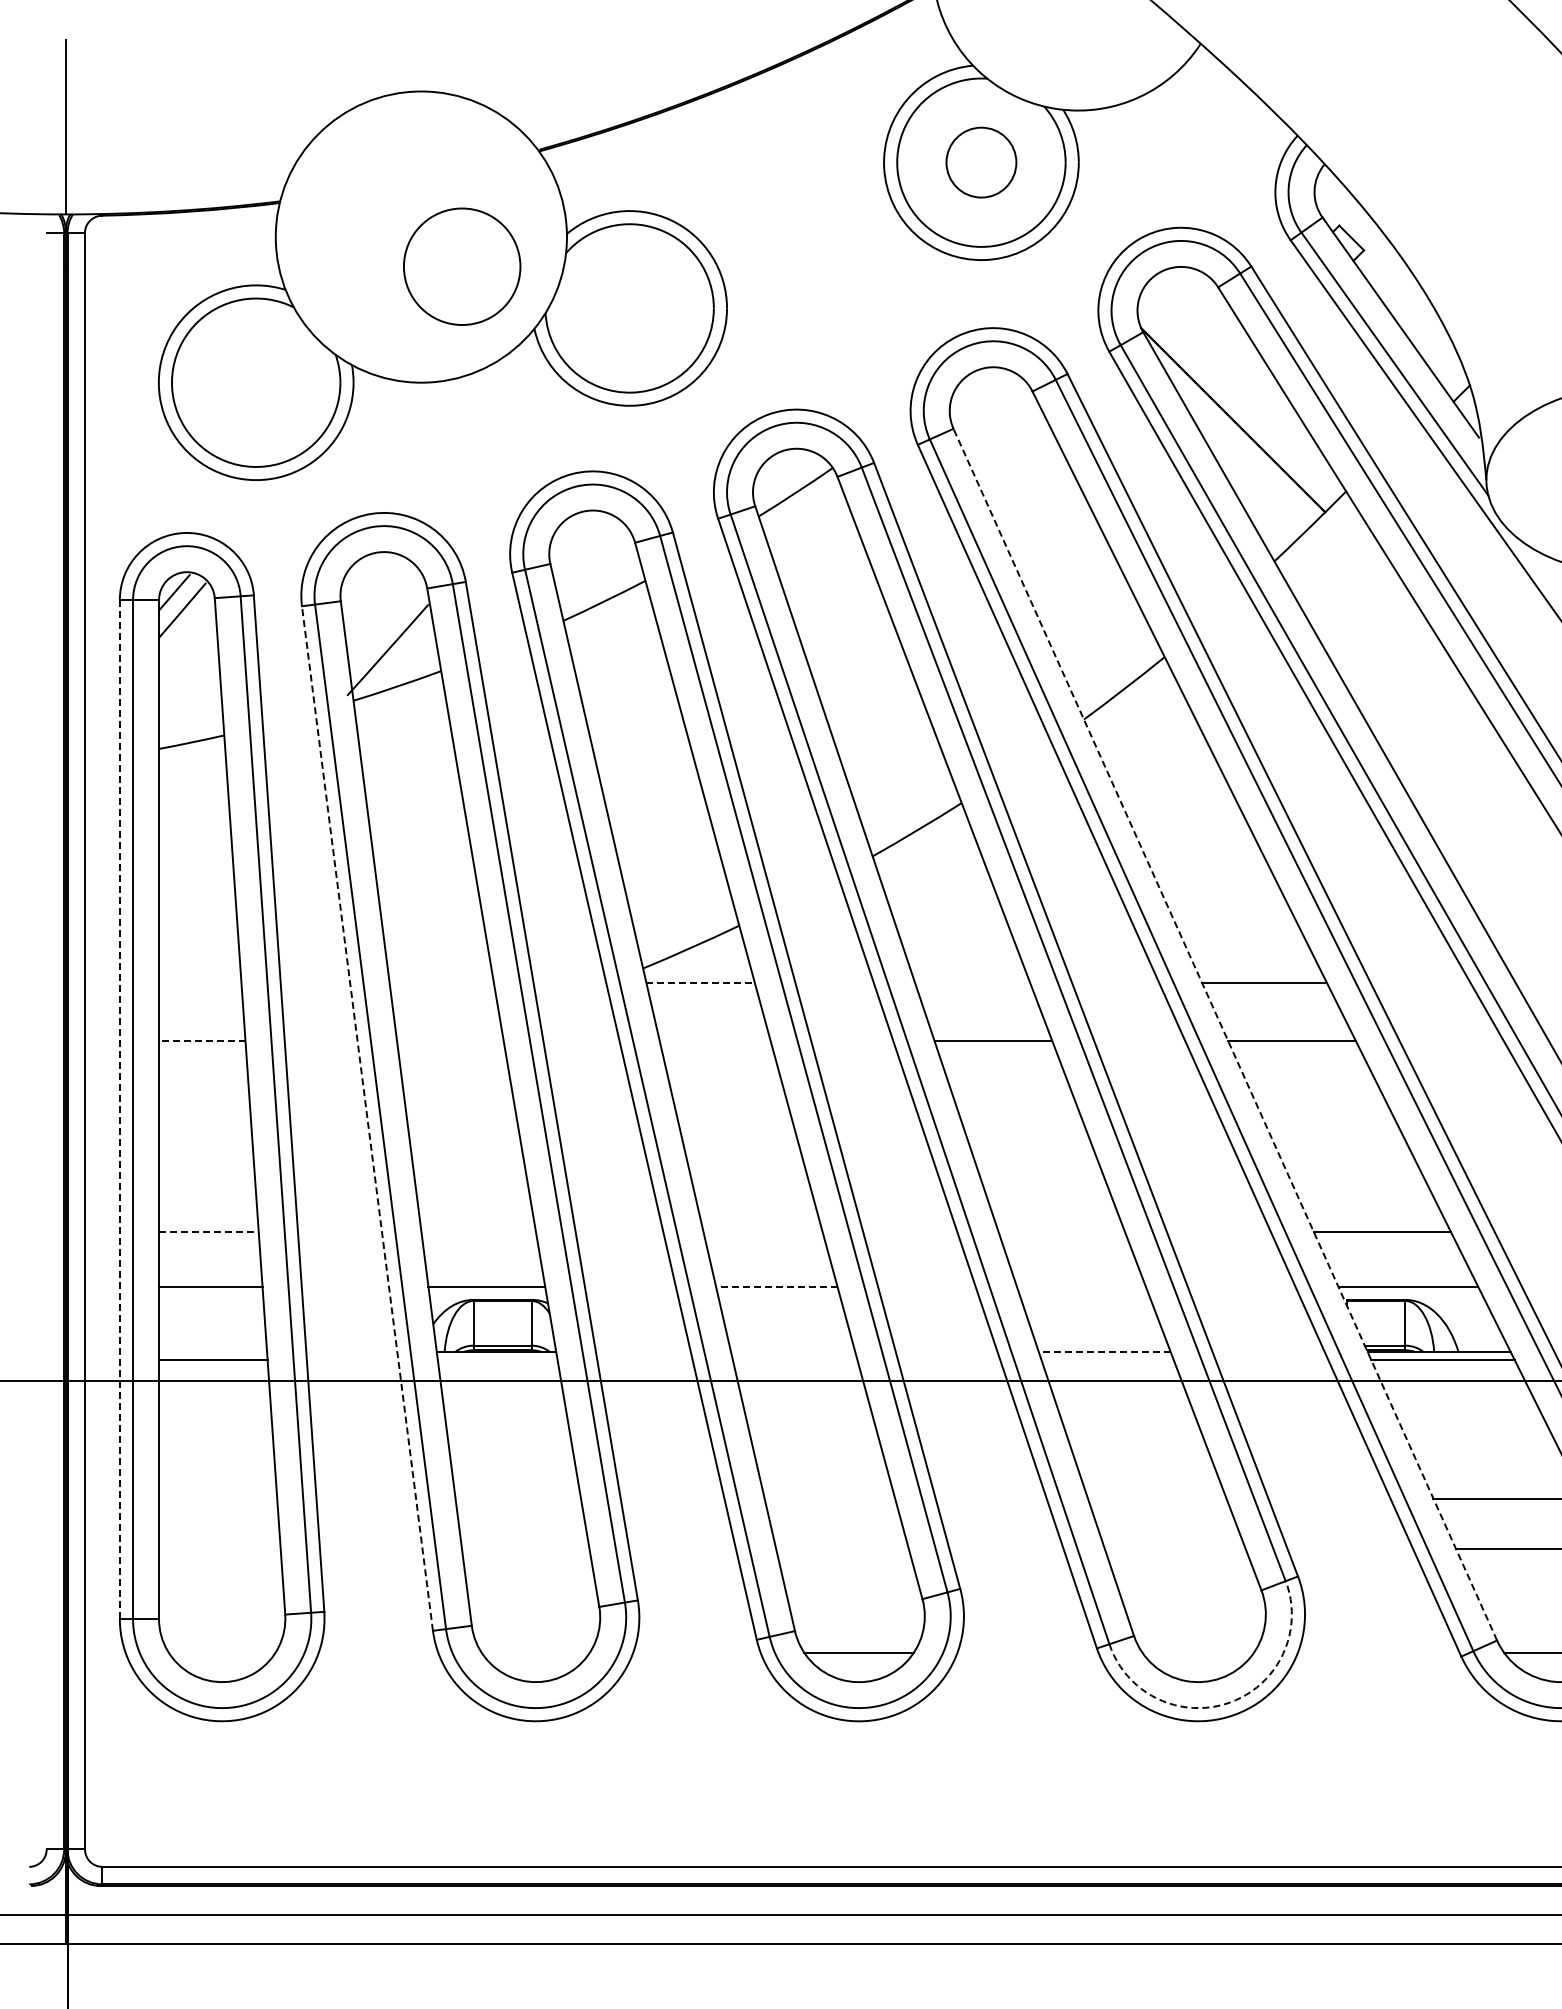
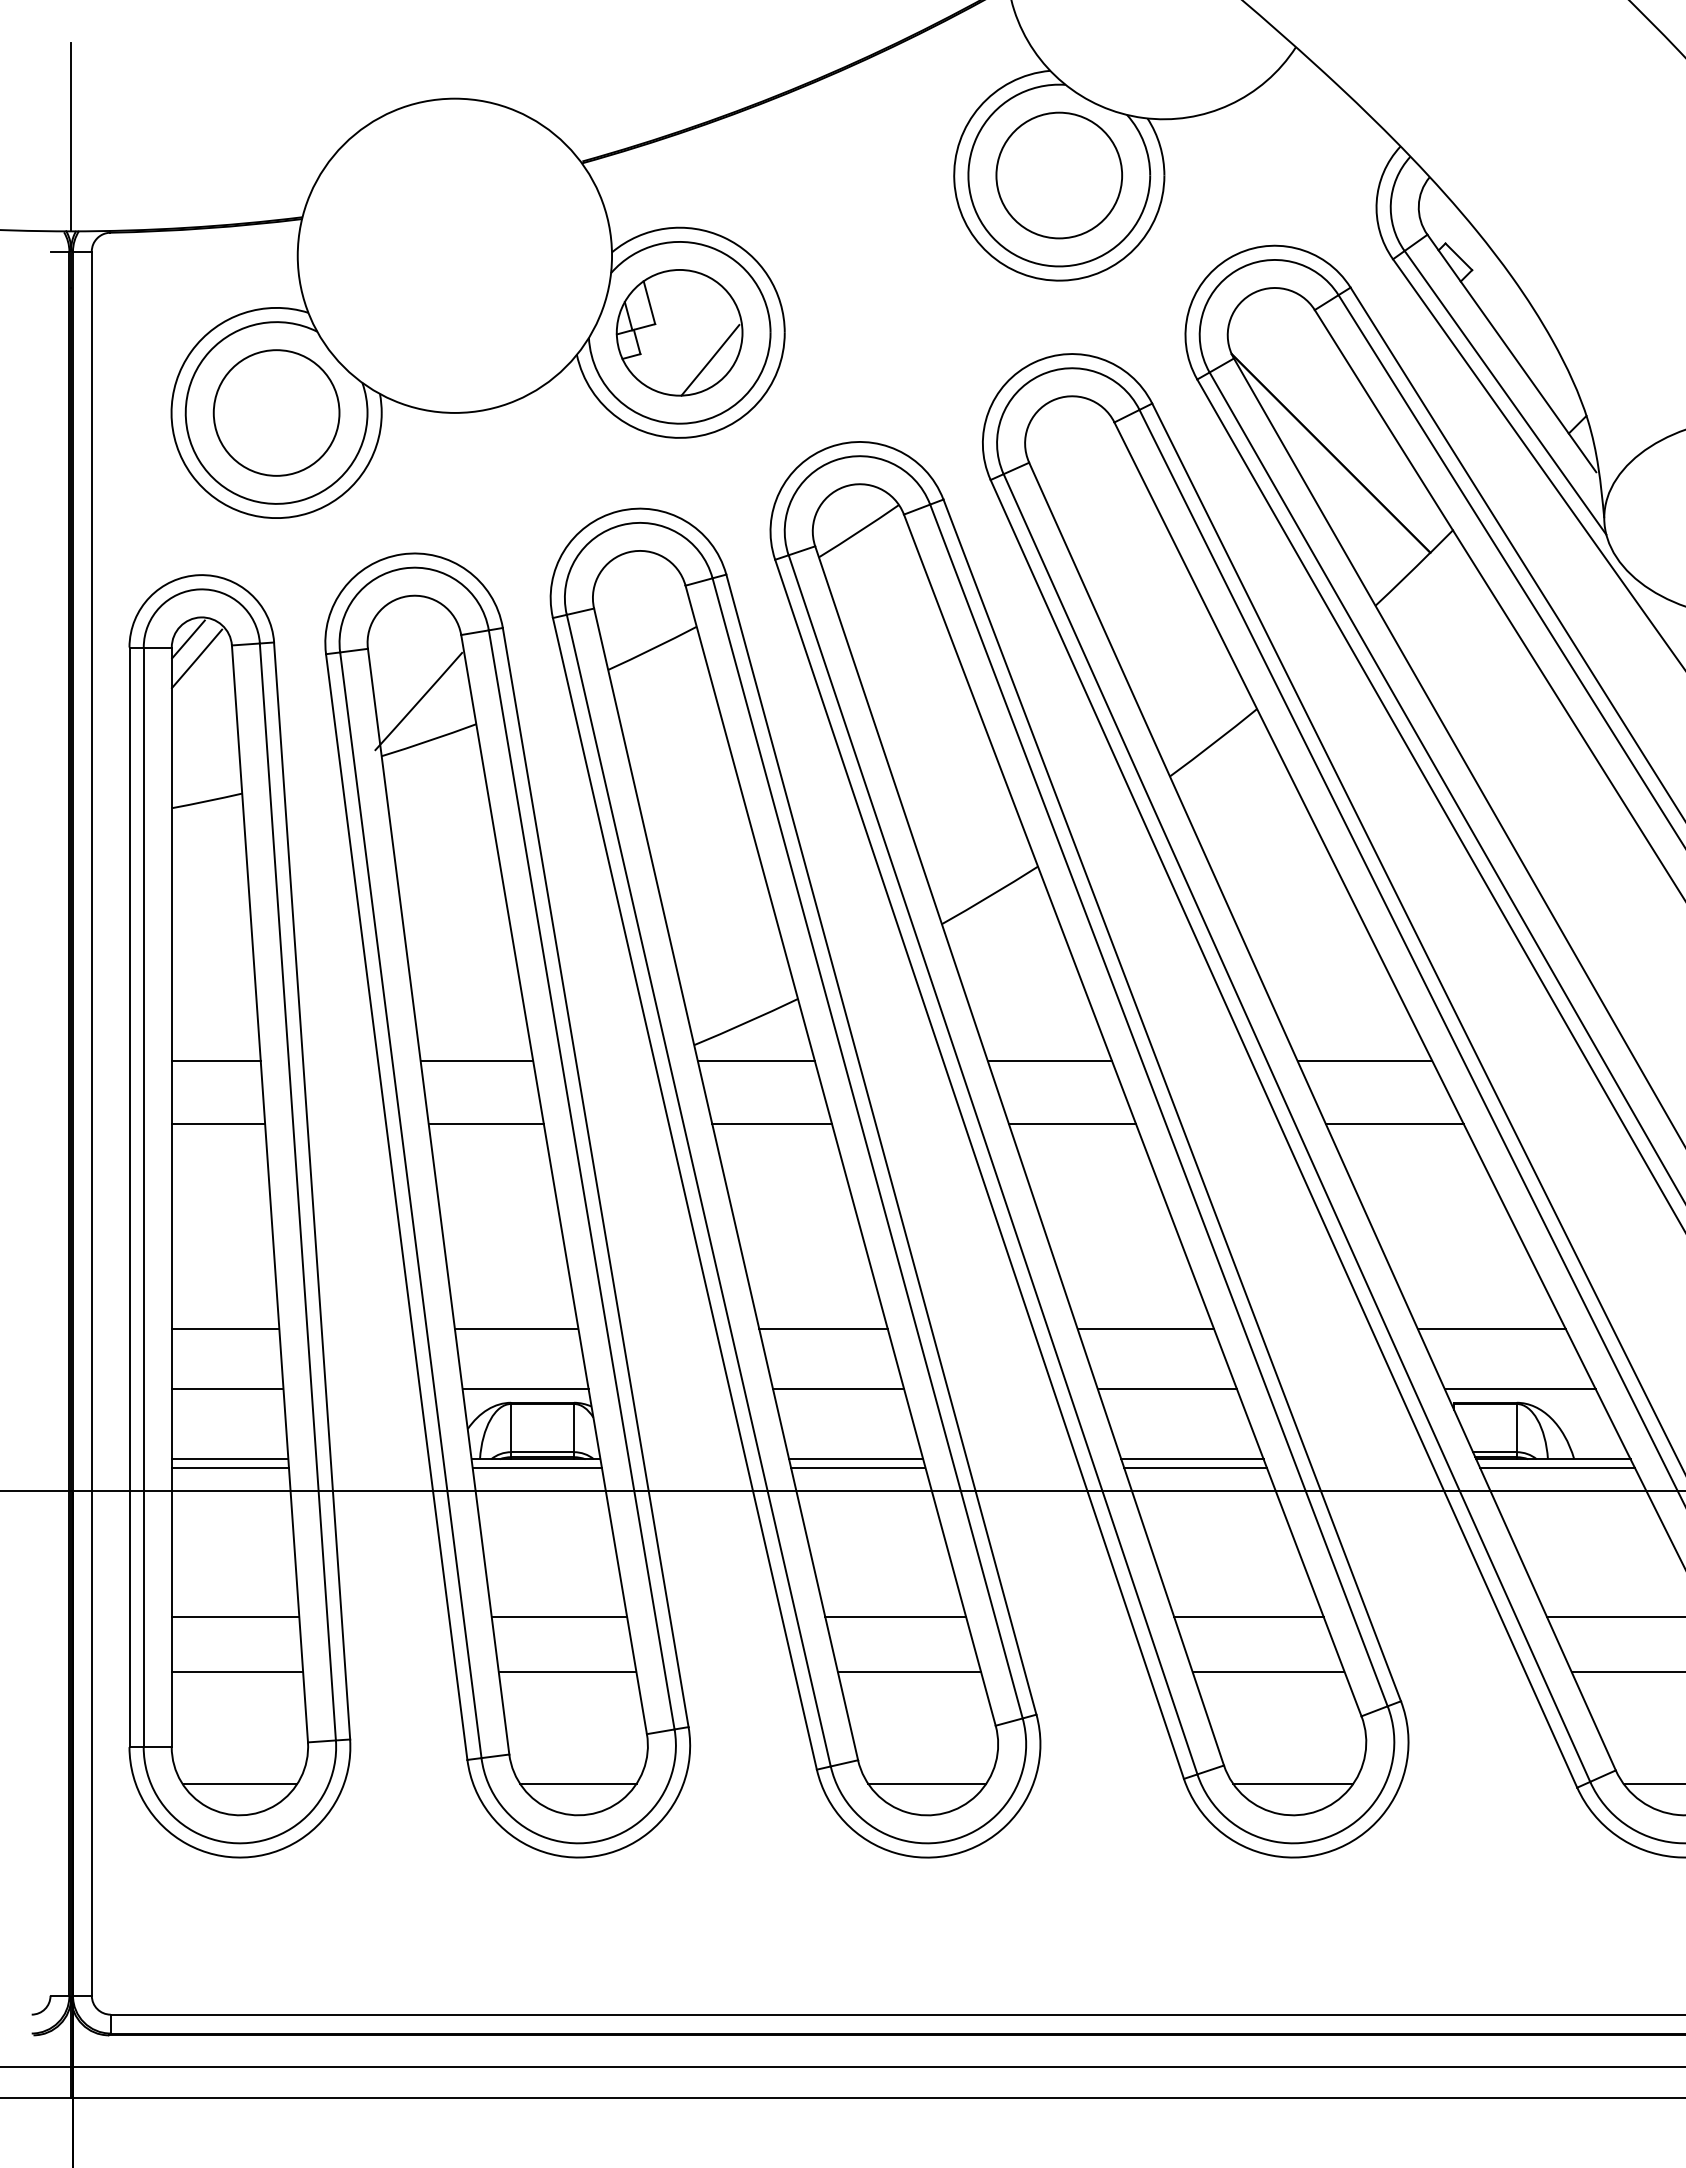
circle: (981, 162) -> (1059, 175), size x1.67
circle: (462, 266) -> (276, 412), moved
part: (629, 308) -> (679, 332), added
line: (200, 983) -> (216, 1061), added
line: (441, 983) -> (476, 1061), added
line: (701, 983) -> (757, 1061), dashed -> solid
line: (972, 983) -> (1049, 1061), added
line: (1225, 1034) -> (1322, 1116), dashed -> solid
line: (201, 1041) -> (217, 1123), dashed -> solid
line: (450, 1041) -> (486, 1123), added
line: (714, 1041) -> (771, 1123), added
line: (119, 1109) -> (129, 1197), dashed -> solid
line: (367, 1118) -> (396, 1207), dashed -> solid
line: (208, 1231) -> (225, 1328), dashed -> solid
line: (478, 1231) -> (516, 1328), added
line: (762, 1231) -> (823, 1328), added
line: (1061, 1231) -> (1145, 1328), added
line: (776, 1287) -> (838, 1389), dashed -> solid
line: (1081, 1287) -> (1167, 1389), added
line: (213, 1352) -> (230, 1459), added
line: (793, 1352) -> (856, 1459), added
line: (1104, 1352) -> (1192, 1459), dashed -> solid
line: (497, 1360) -> (537, 1468), added
line: (794, 1360) -> (857, 1468), added
line: (1107, 1360) -> (1195, 1468), added
line: (218, 1498) -> (235, 1617), added
line: (518, 1498) -> (559, 1617), added
line: (829, 1498) -> (895, 1617), added
line: (1156, 1498) -> (1248, 1617), added
line: (219, 1549) -> (237, 1672), added
line: (525, 1549) -> (567, 1672), added
line: (842, 1549) -> (909, 1672), added
line: (1174, 1549) -> (1267, 1672), added
line: (222, 1653) -> (240, 1784), added
line: (535, 1653) -> (578, 1784), added
line: (1197, 1653) -> (1292, 1784), added
arc: (1229, 1702) -> (1327, 1837), dashed -> solid

